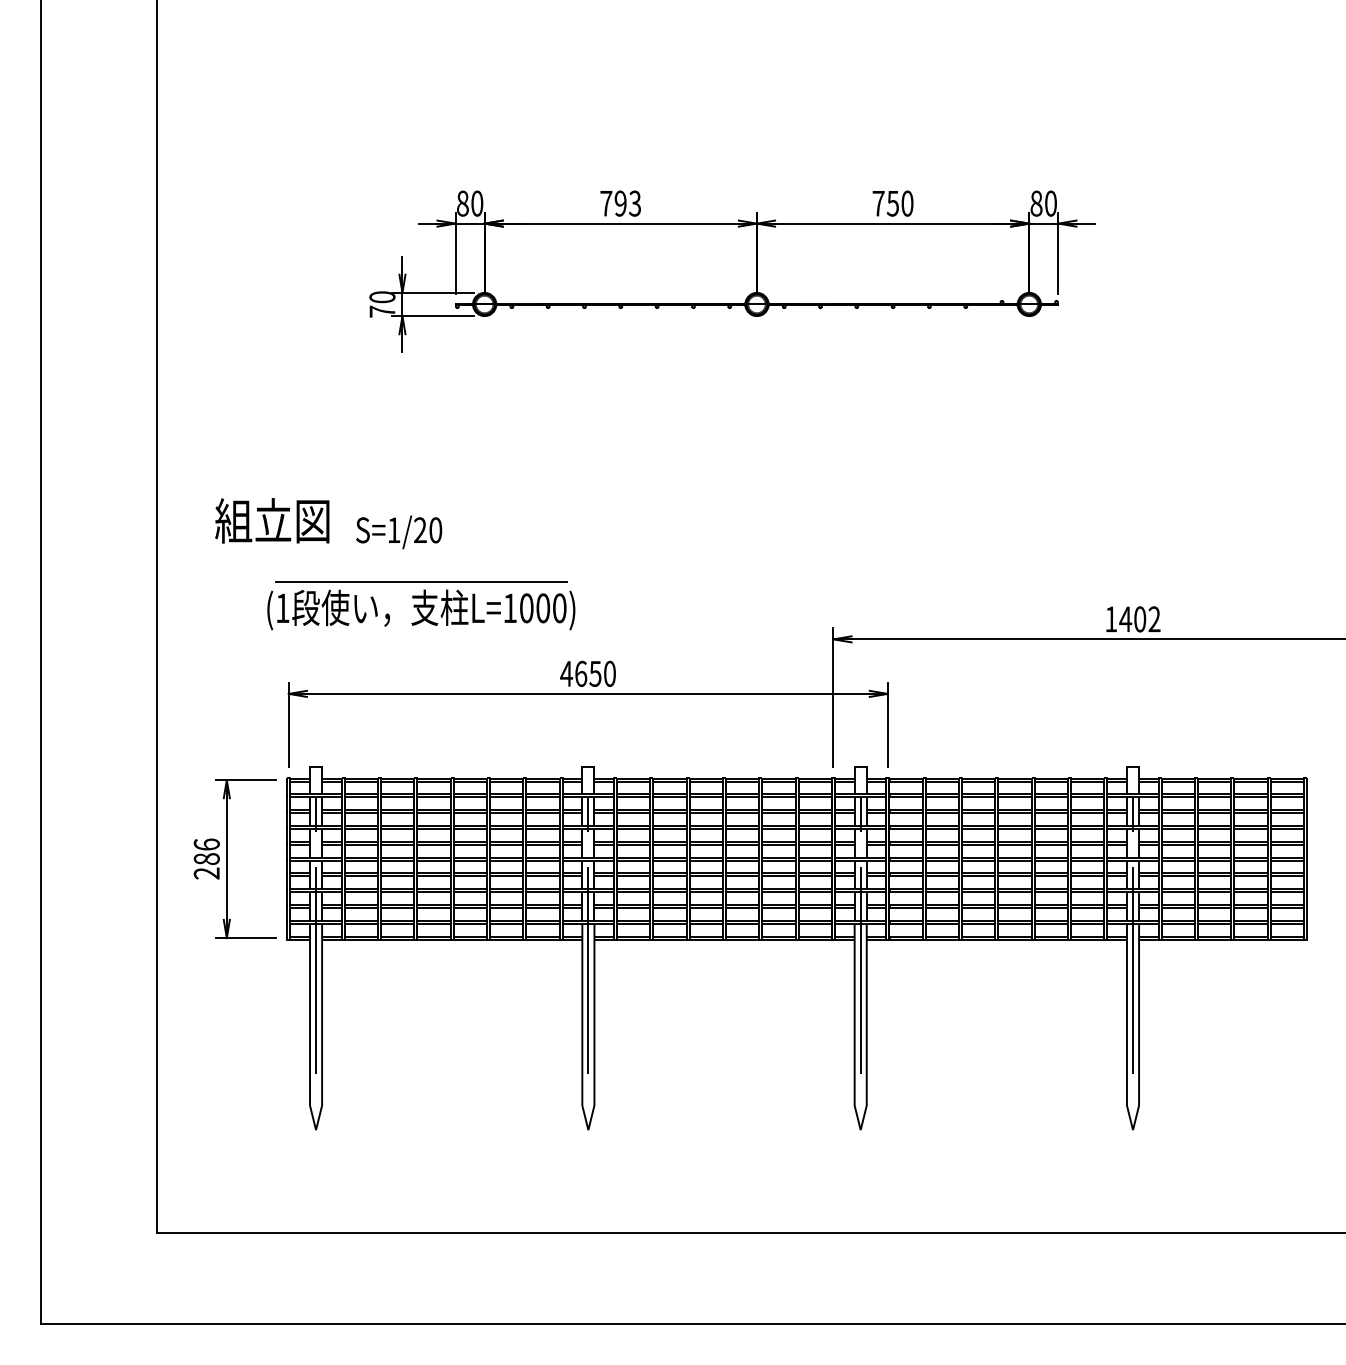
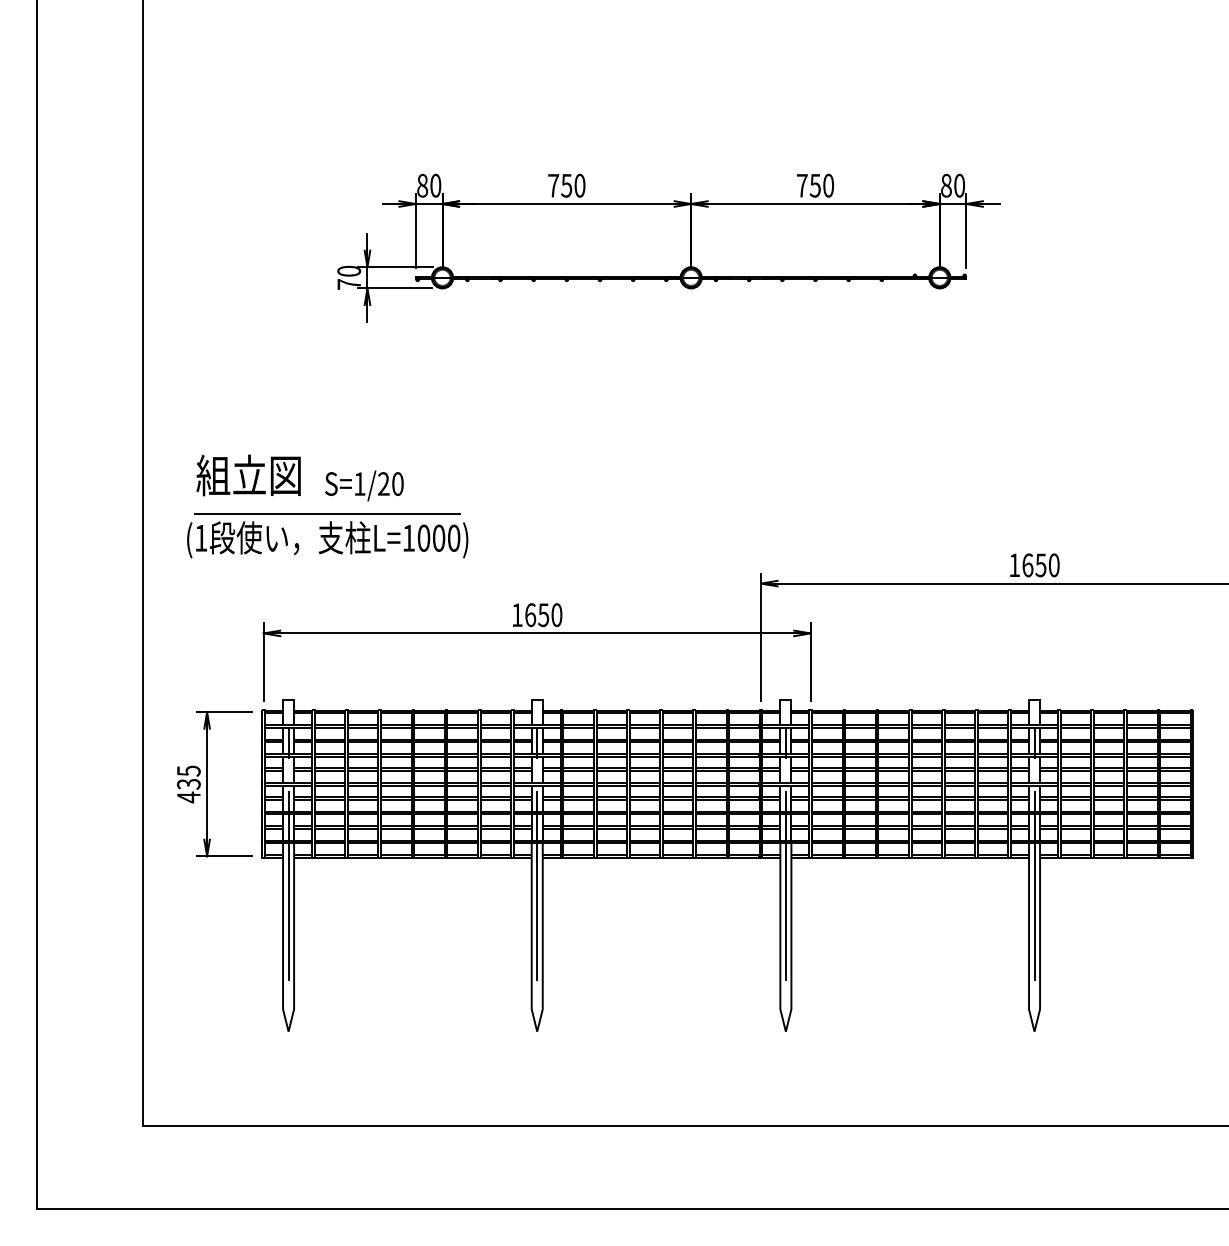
text: (628, 203) -> (573, 185), 793 -> 750
part: (421, 605) -> (327, 535), moved
text: (1139, 619) -> (1040, 565), 1402 -> 1650
text: (566, 673) -> (517, 614), 4650 -> 1650
text: (206, 859) -> (188, 784), 286 -> 435

